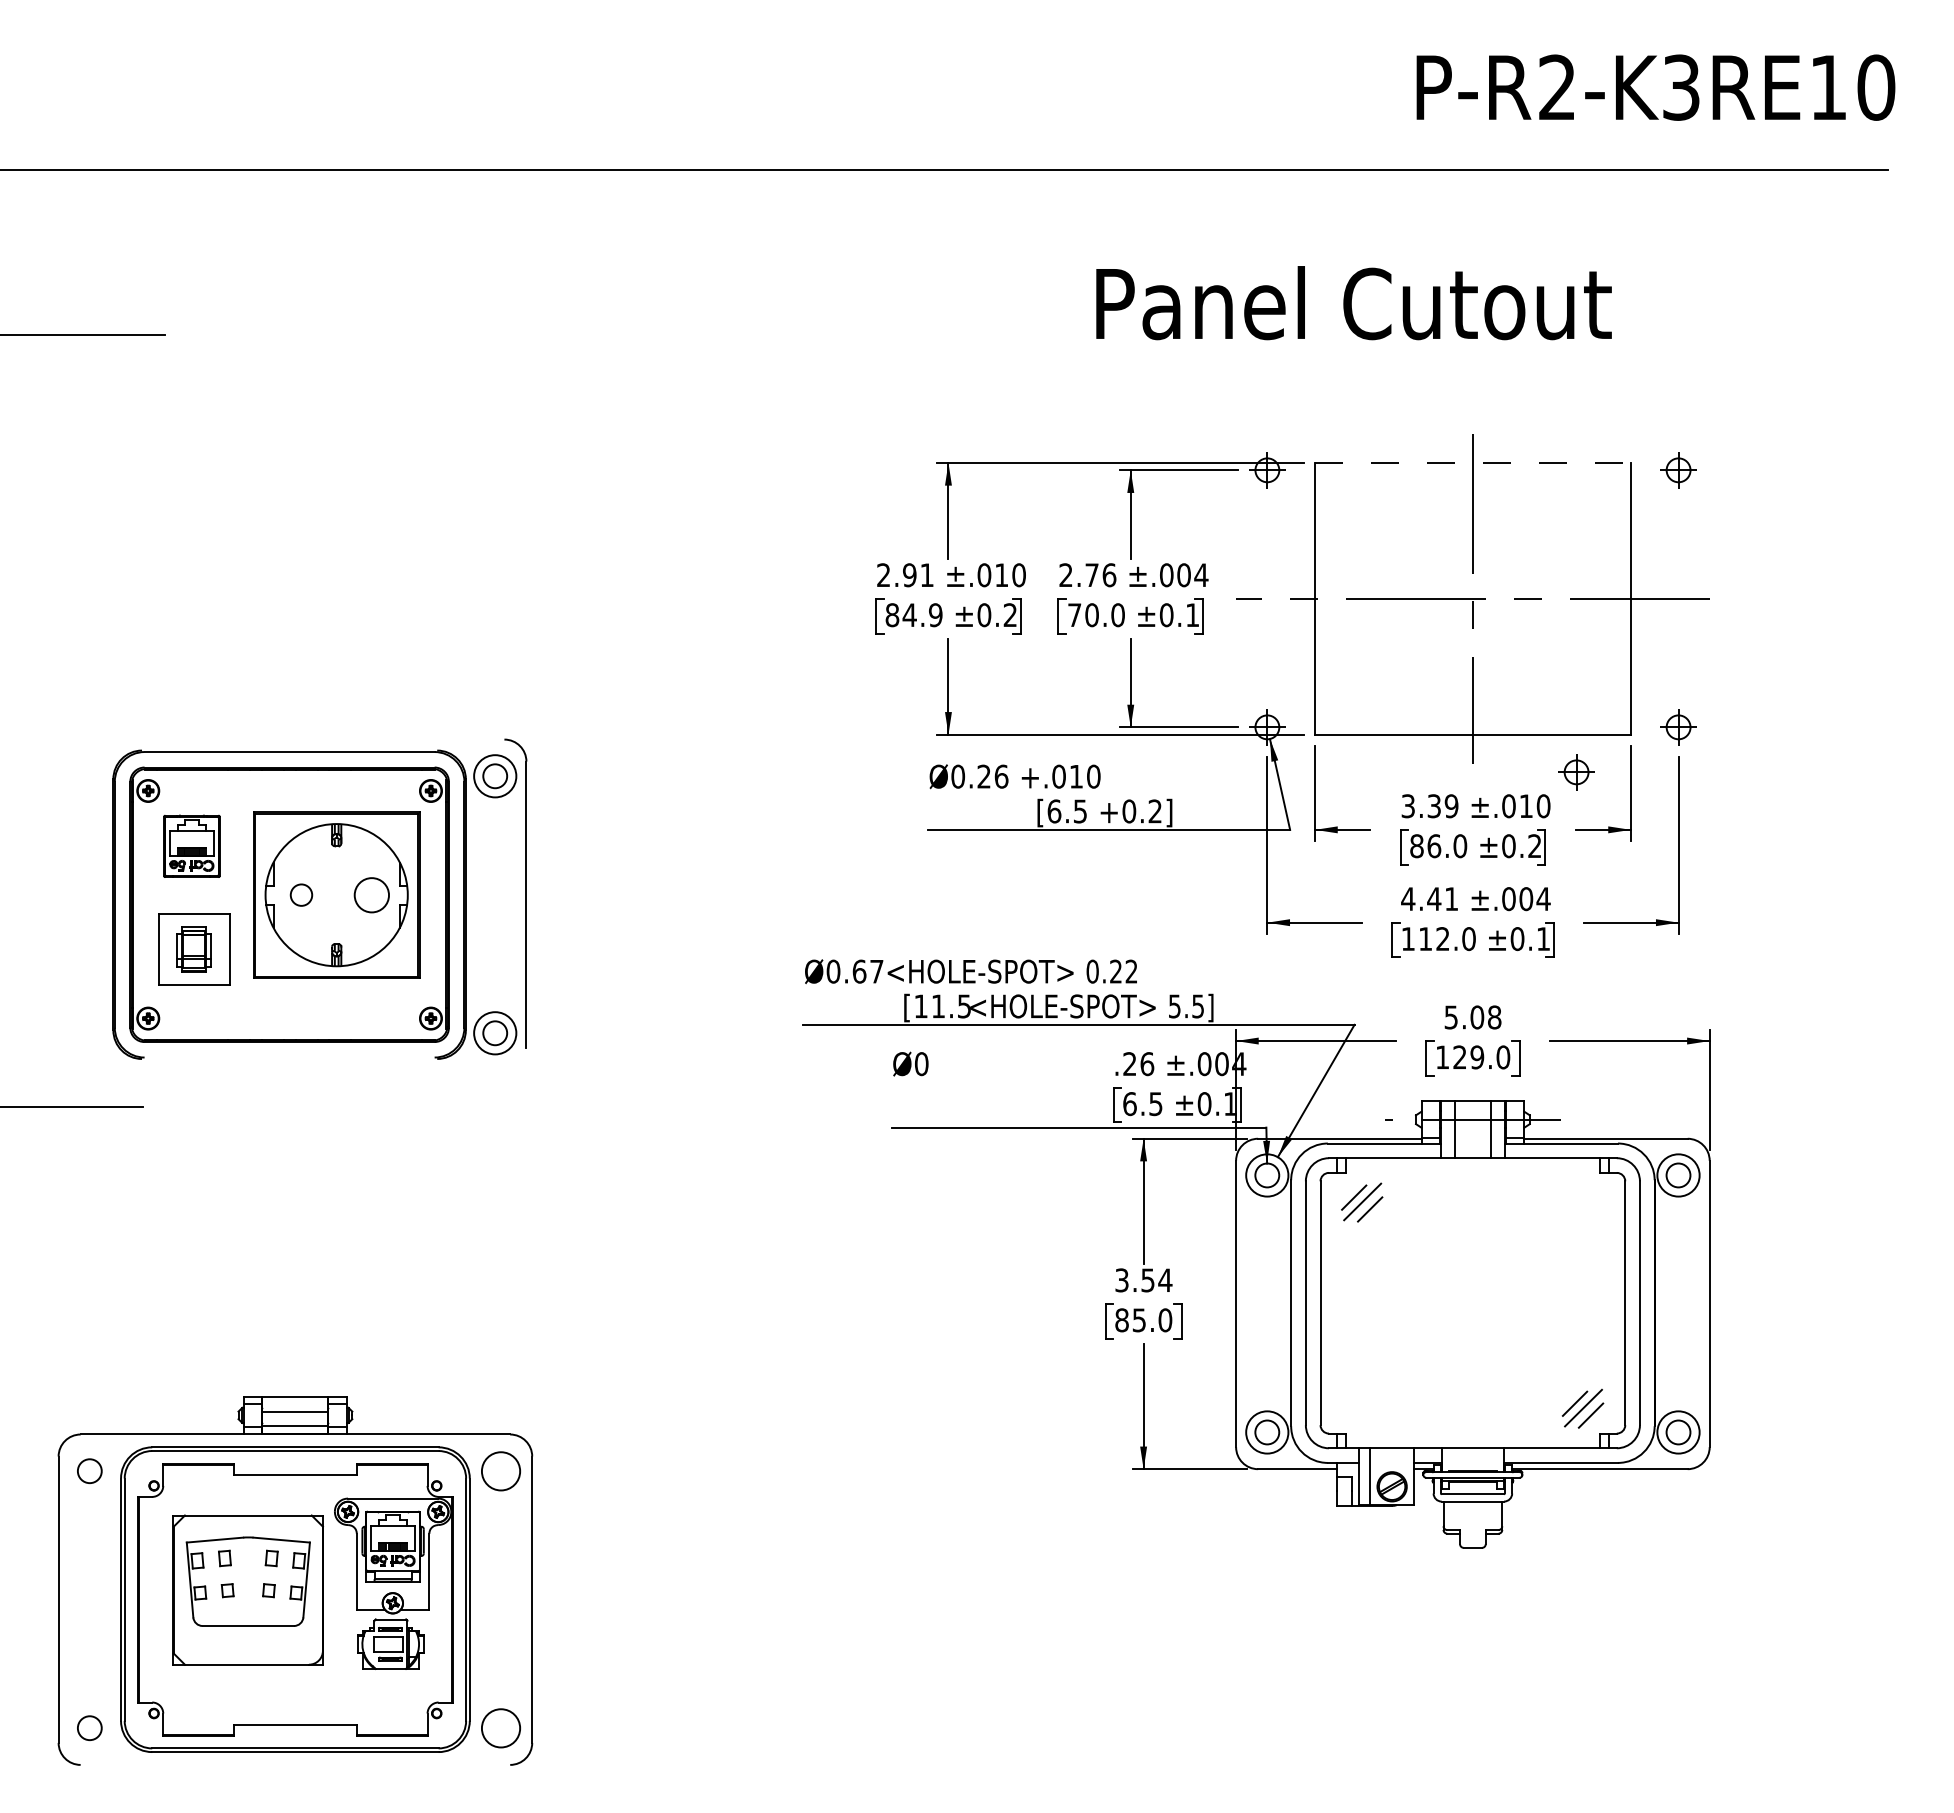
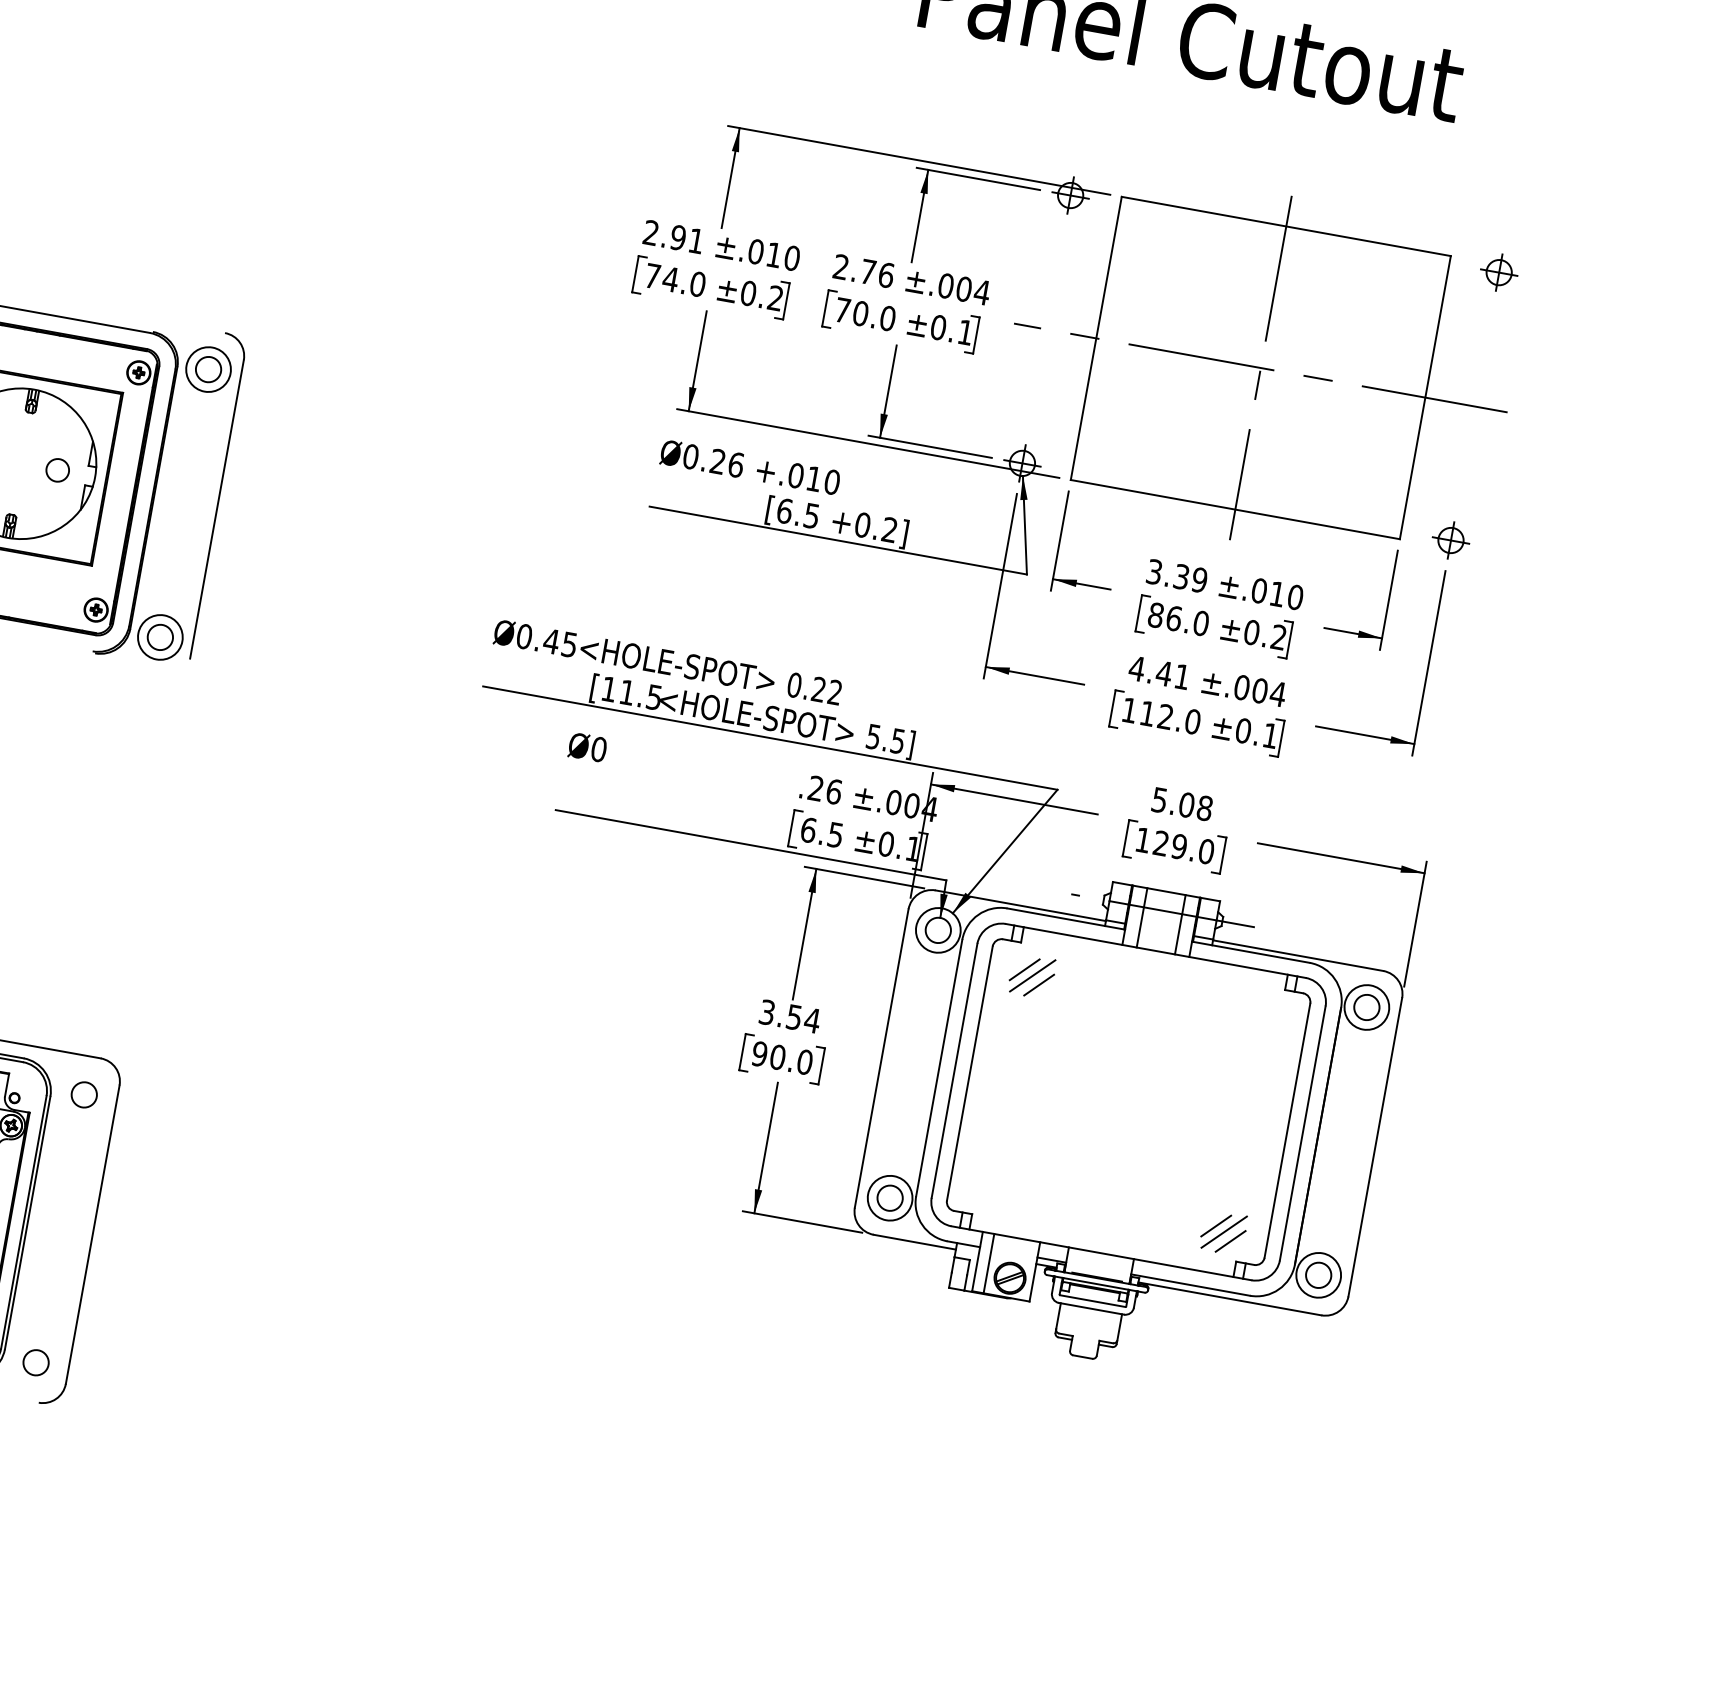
line: (1472, 463) -> (1285, 226), dashed -> solid
text: (913, 615) -> (674, 280), 84.9 -> 74.0
part: (1576, 772) -> (1336, 568), removed
circle: (371, 894) -> (57, 469), size x0.62
text: (867, 971) -> (559, 642), Ø0.67 -> Ø0.45
text: (1130, 1320) -> (768, 1055), 85.0 -> 90.0
circle: (500, 1470) -> (83, 1094), size x0.62
circle: (500, 1727) -> (35, 1361), size x0.62

